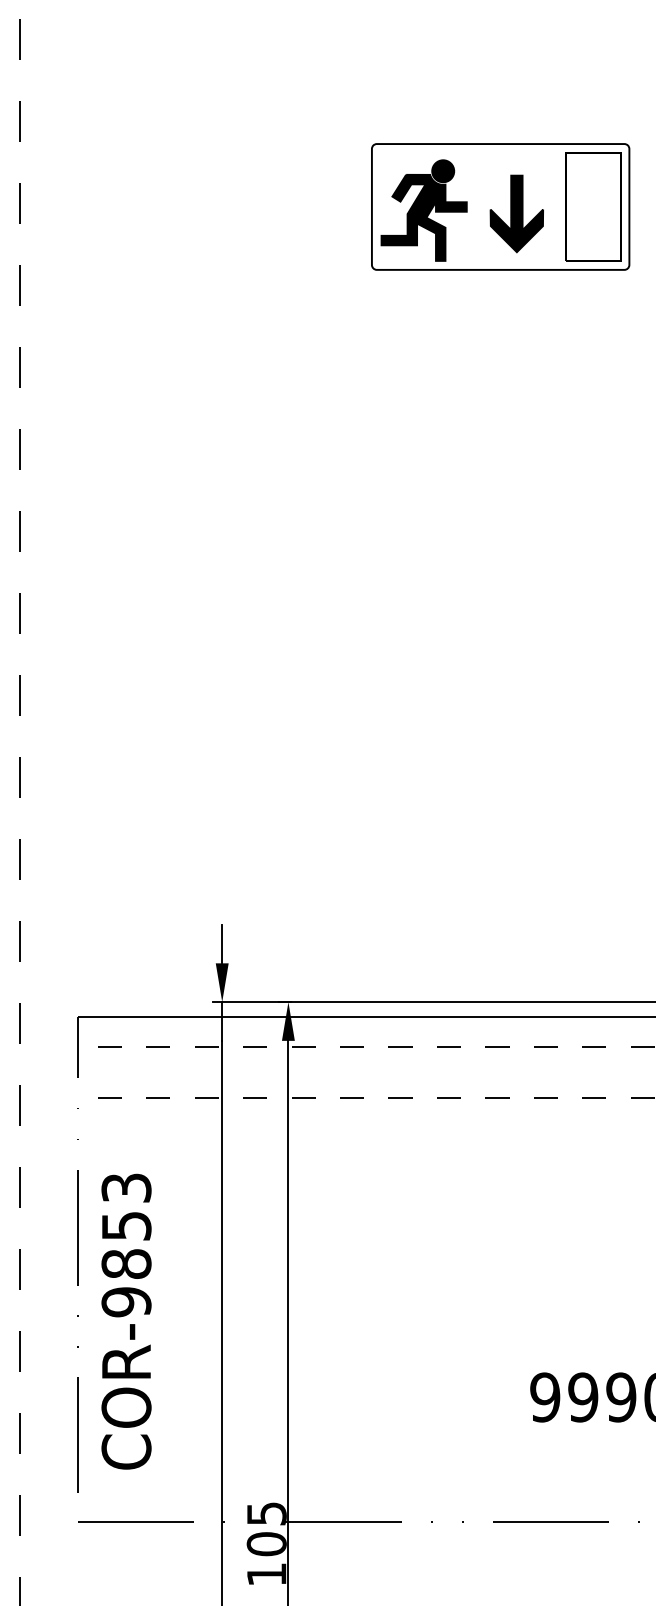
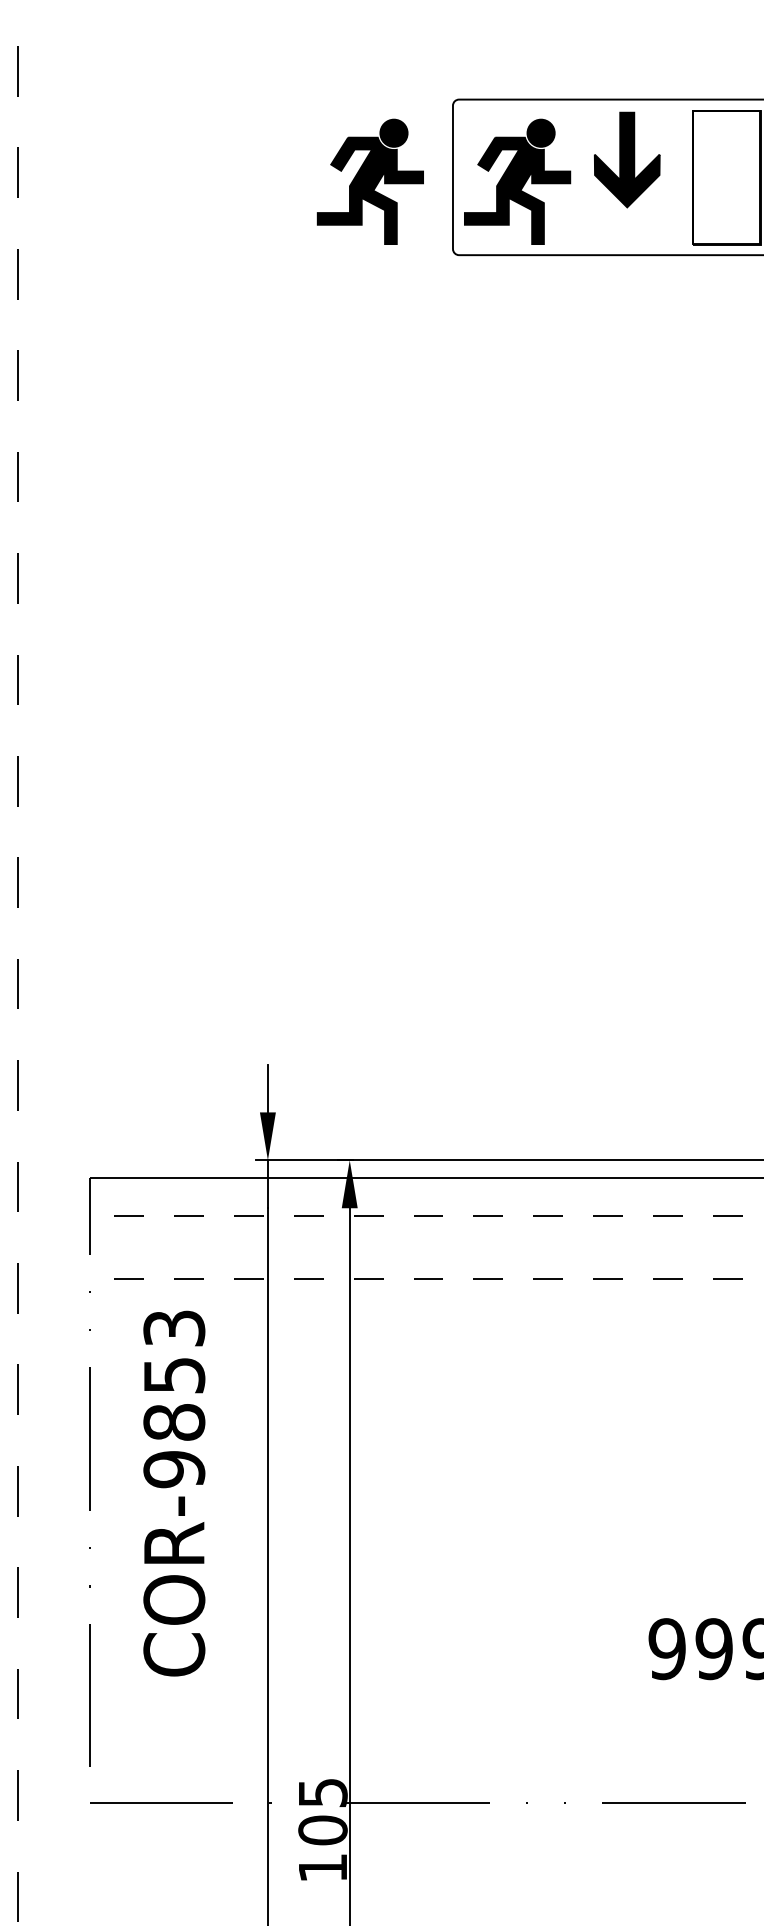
part: (304, 210) -> (369, 181), added
part: (516, 213) -> (626, 159), moved
text: (126, 1321) -> (174, 1493), moved

